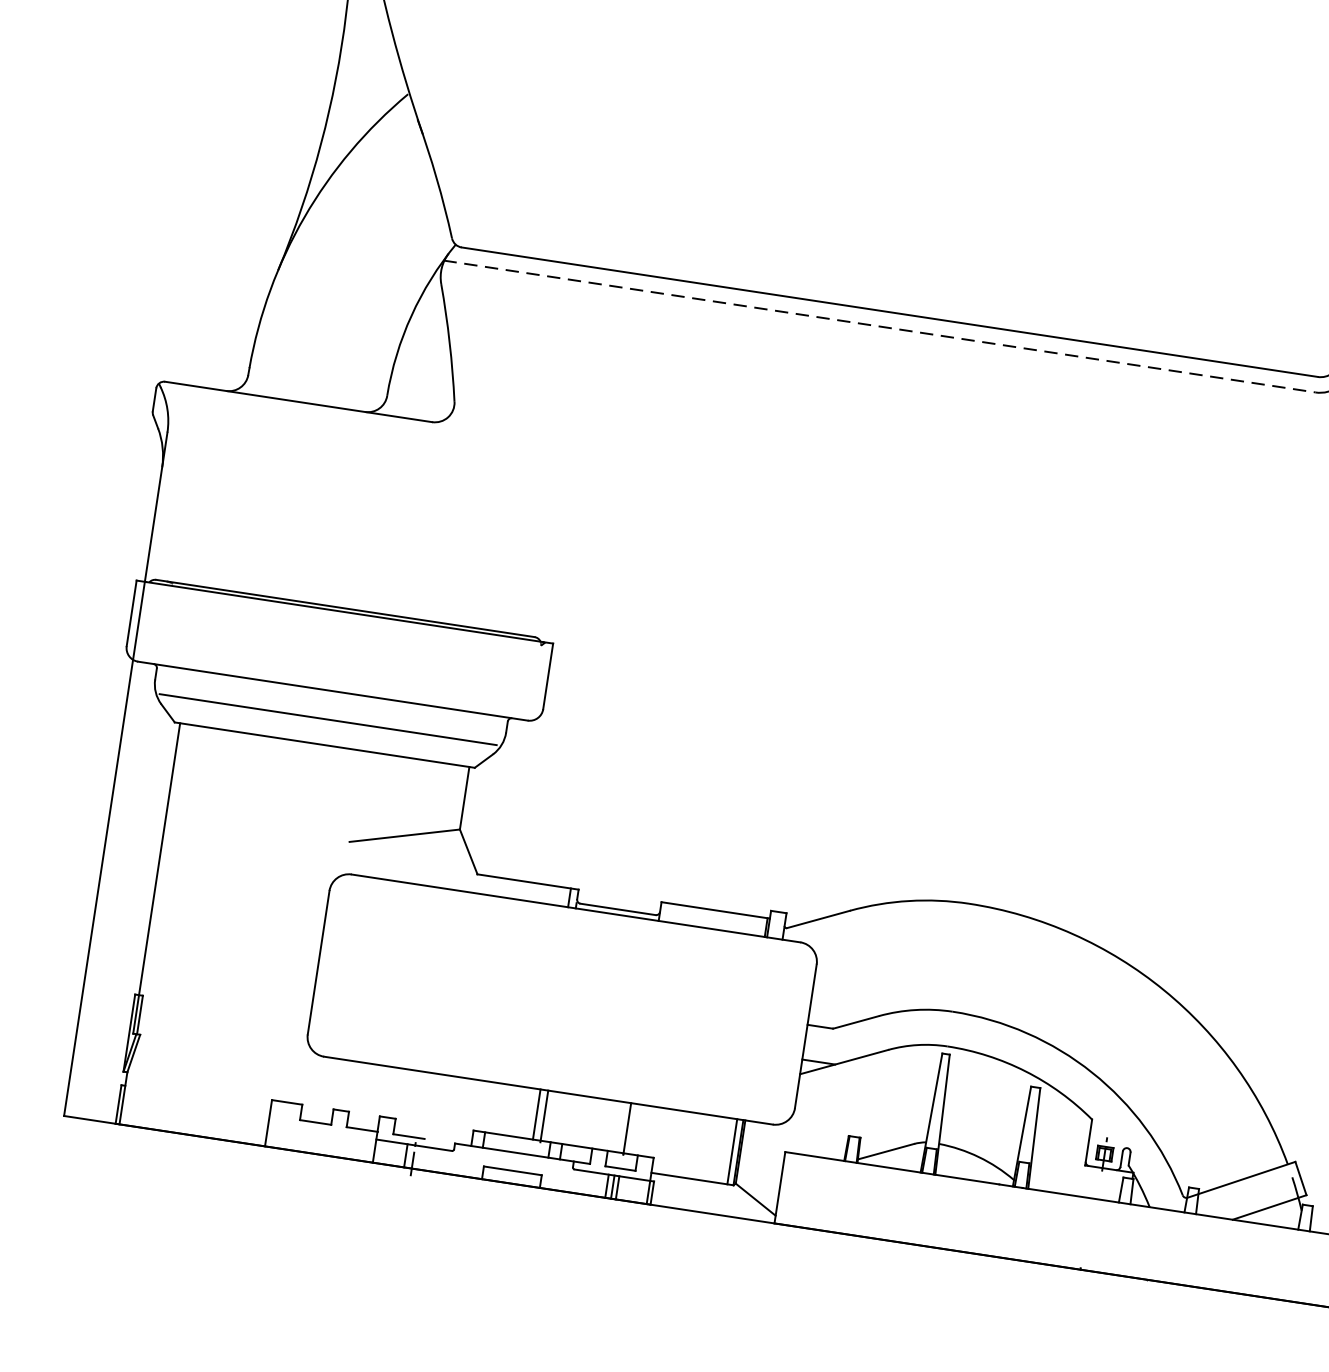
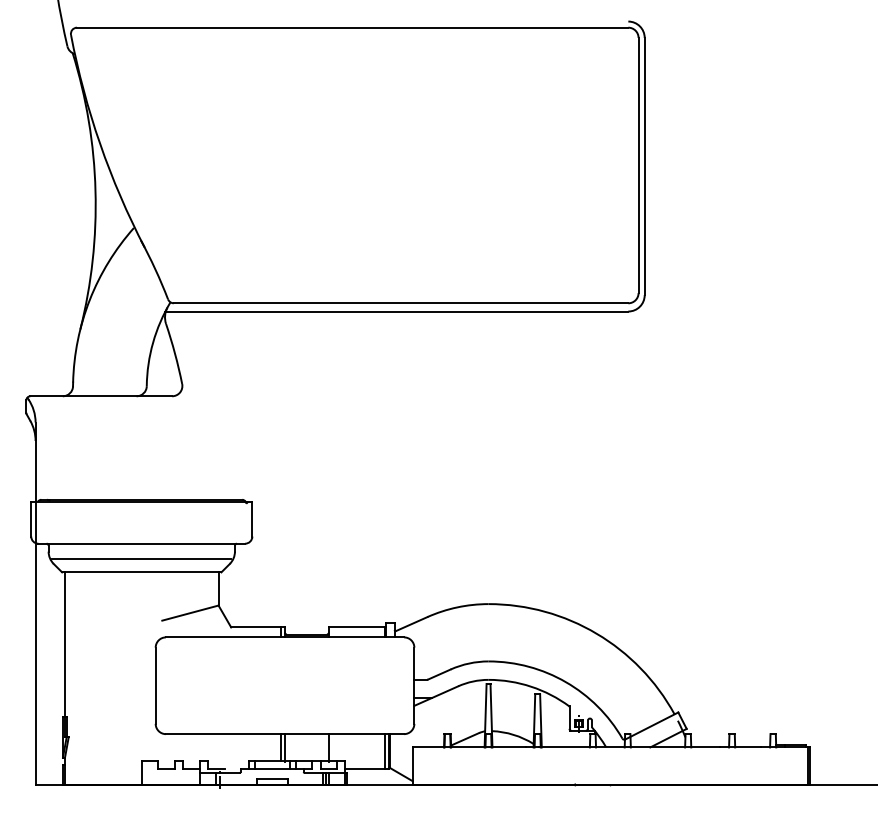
line: (880, 326) -> (397, 311), dashed -> solid

